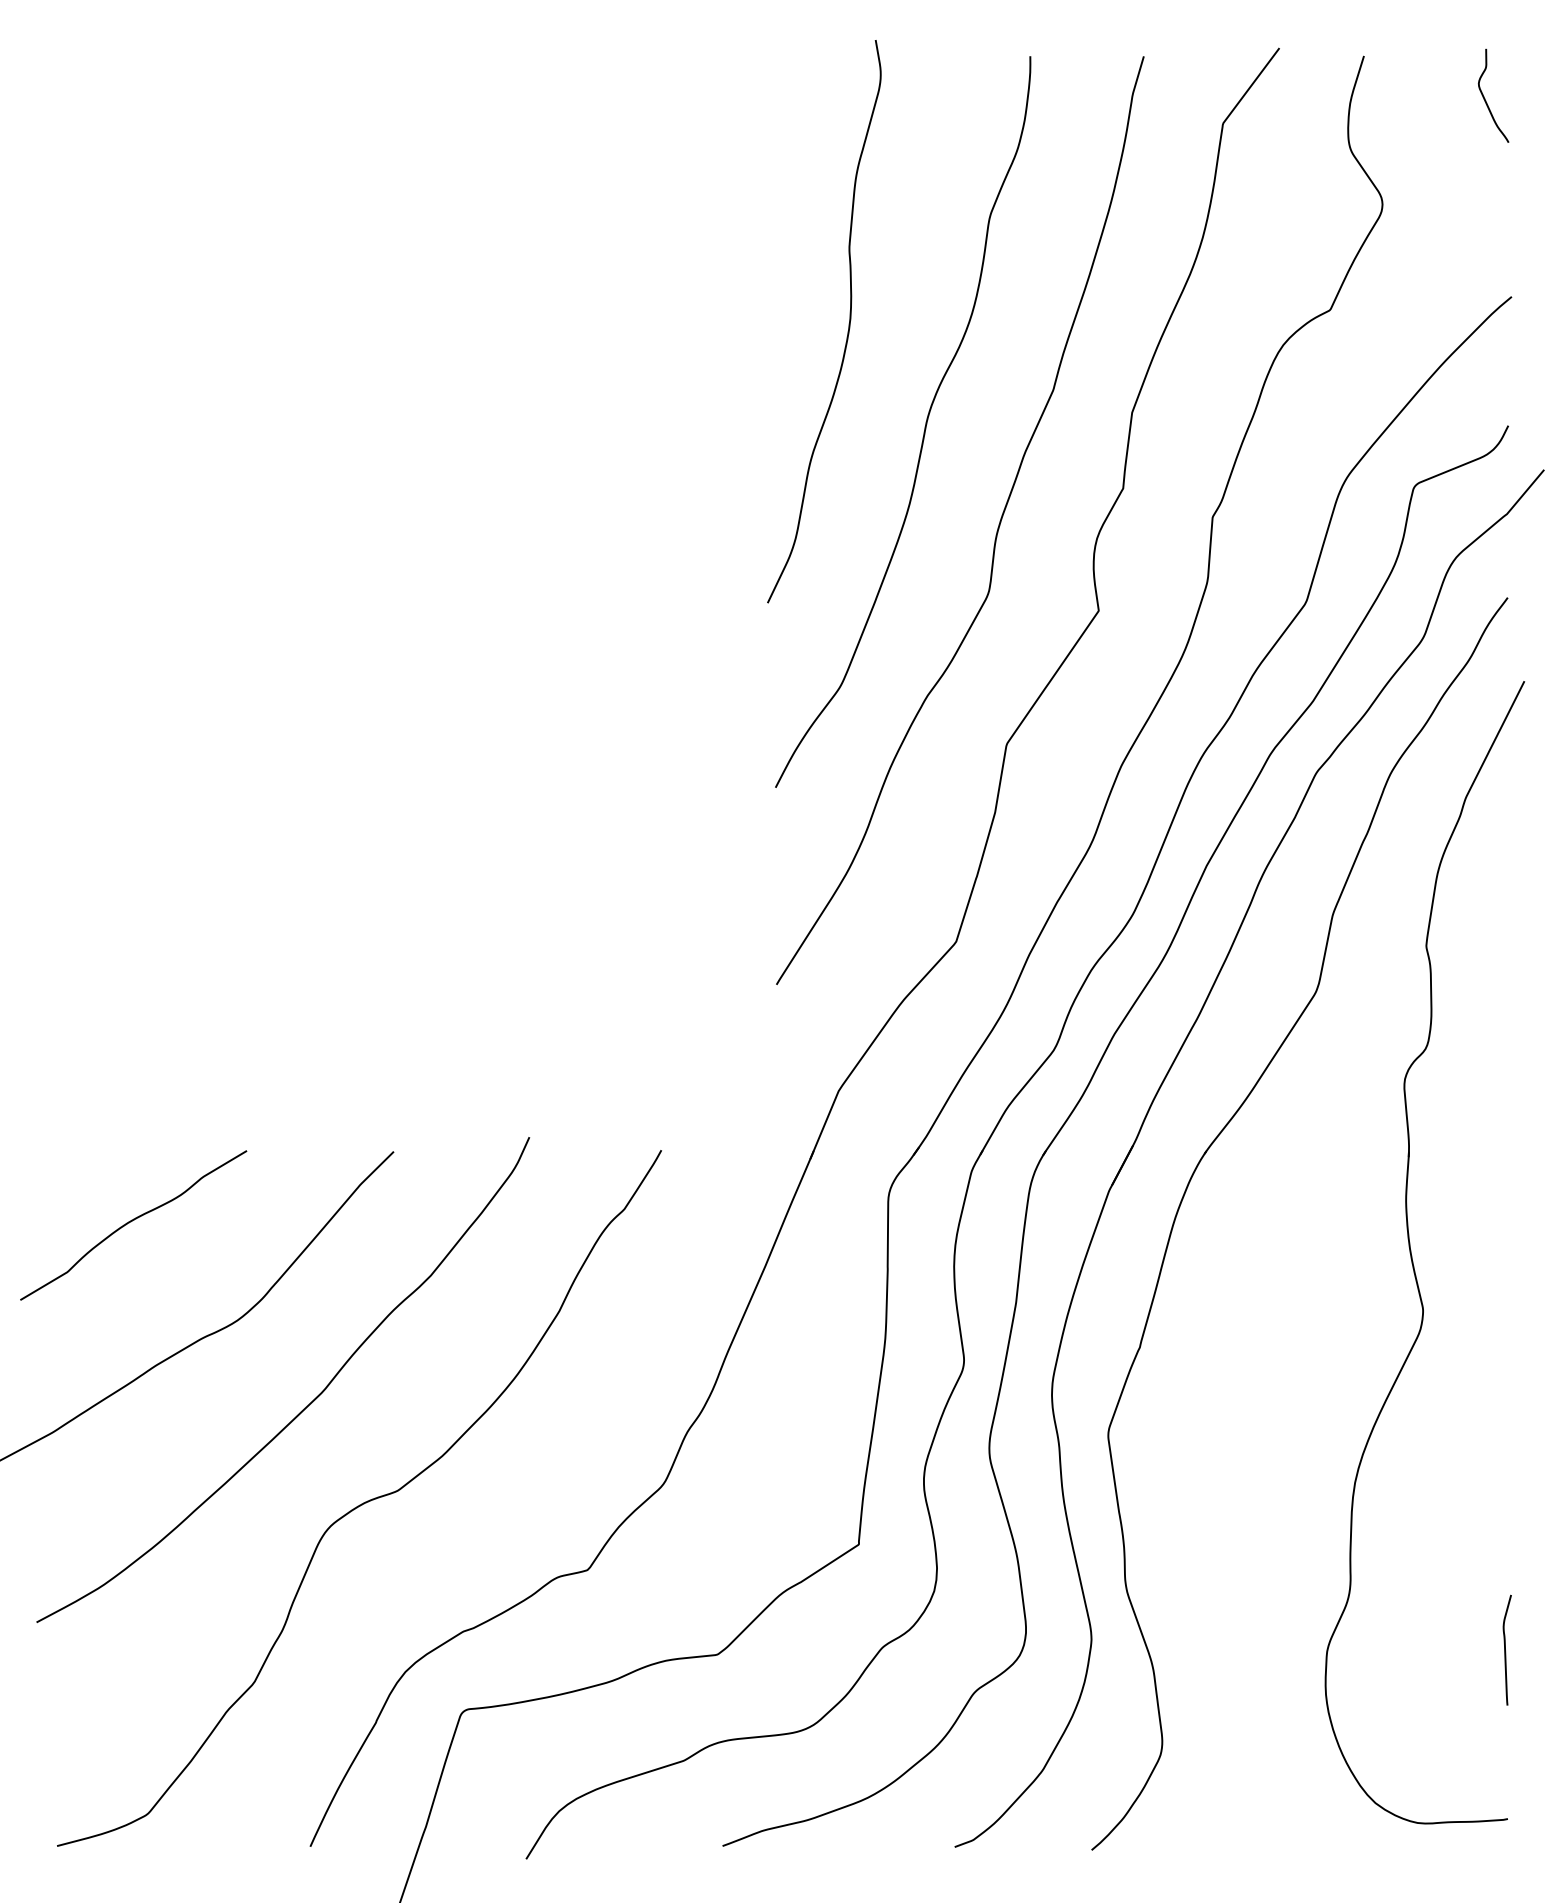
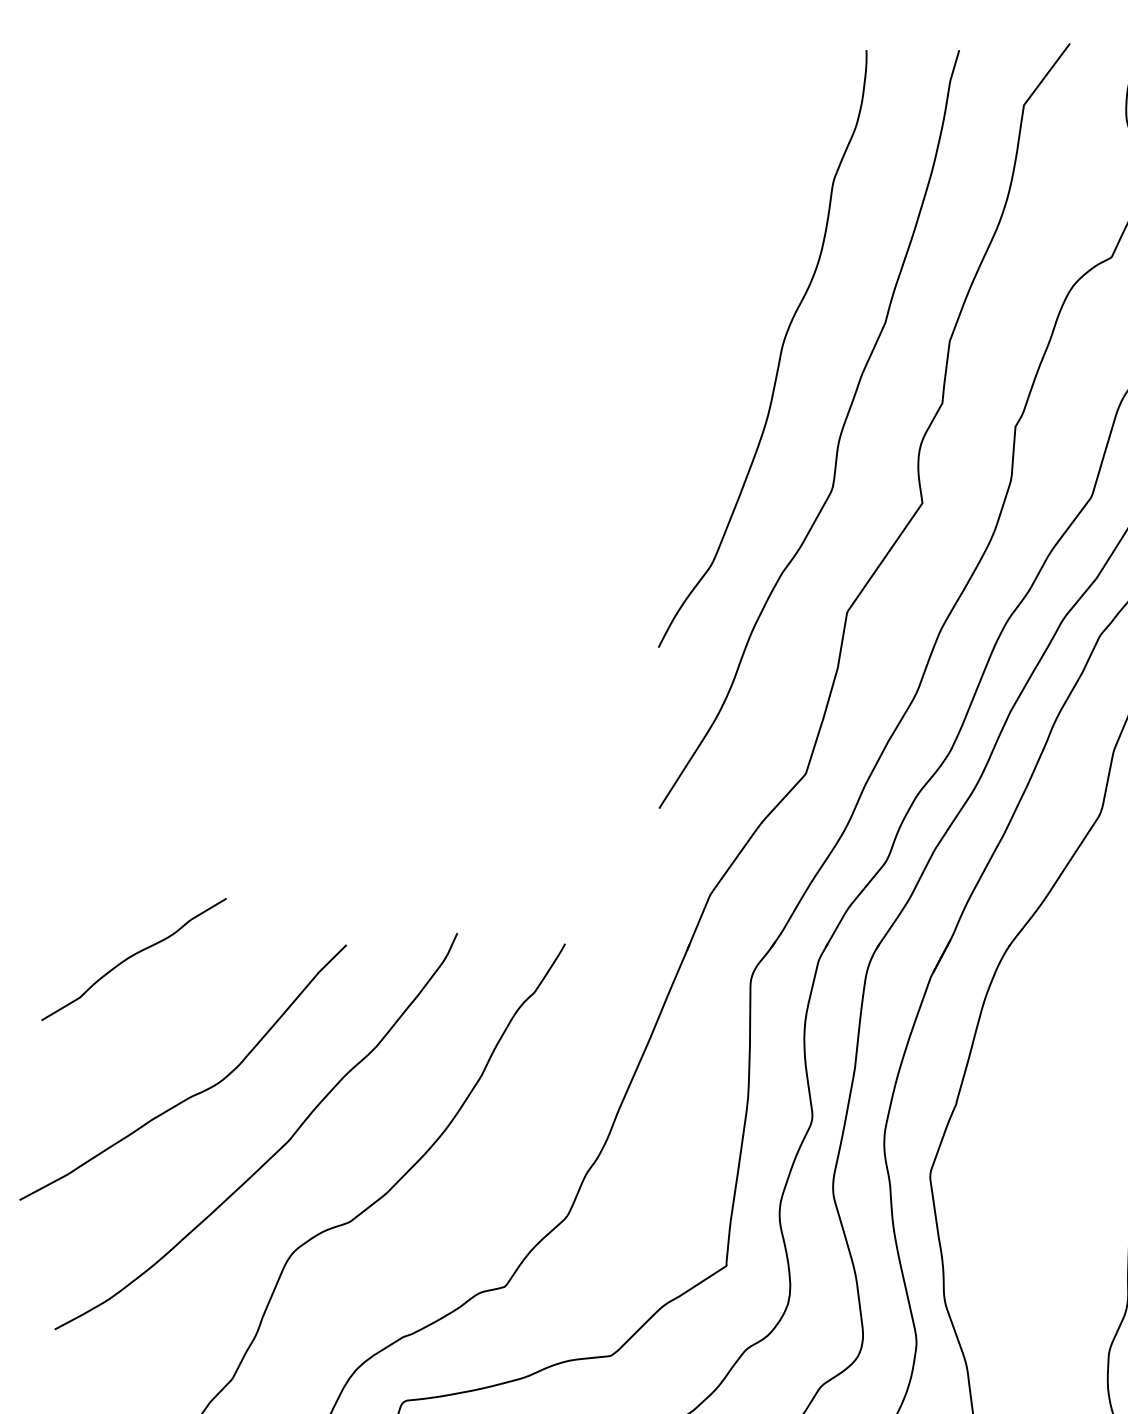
curve: (848, 323) -> (718, 268), removed
curve: (131, 1222) -> (132, 957), moved

